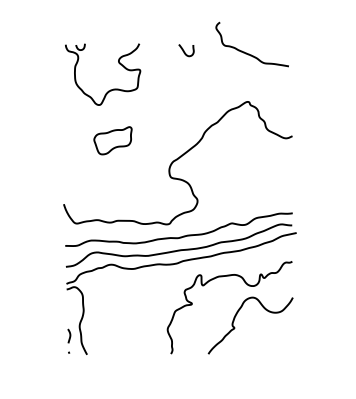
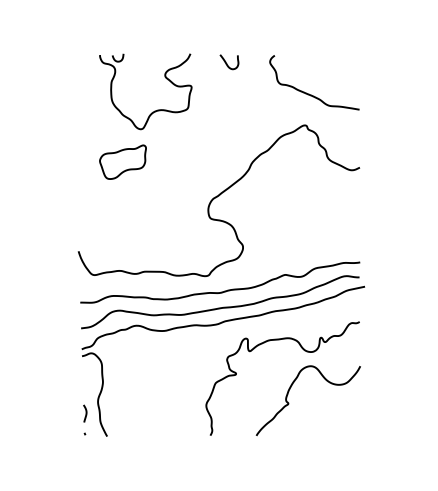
curve: (248, 53) -> (309, 93), moved
part: (110, 89) -> (154, 110), moved
part: (112, 140) -> (122, 161), moved

